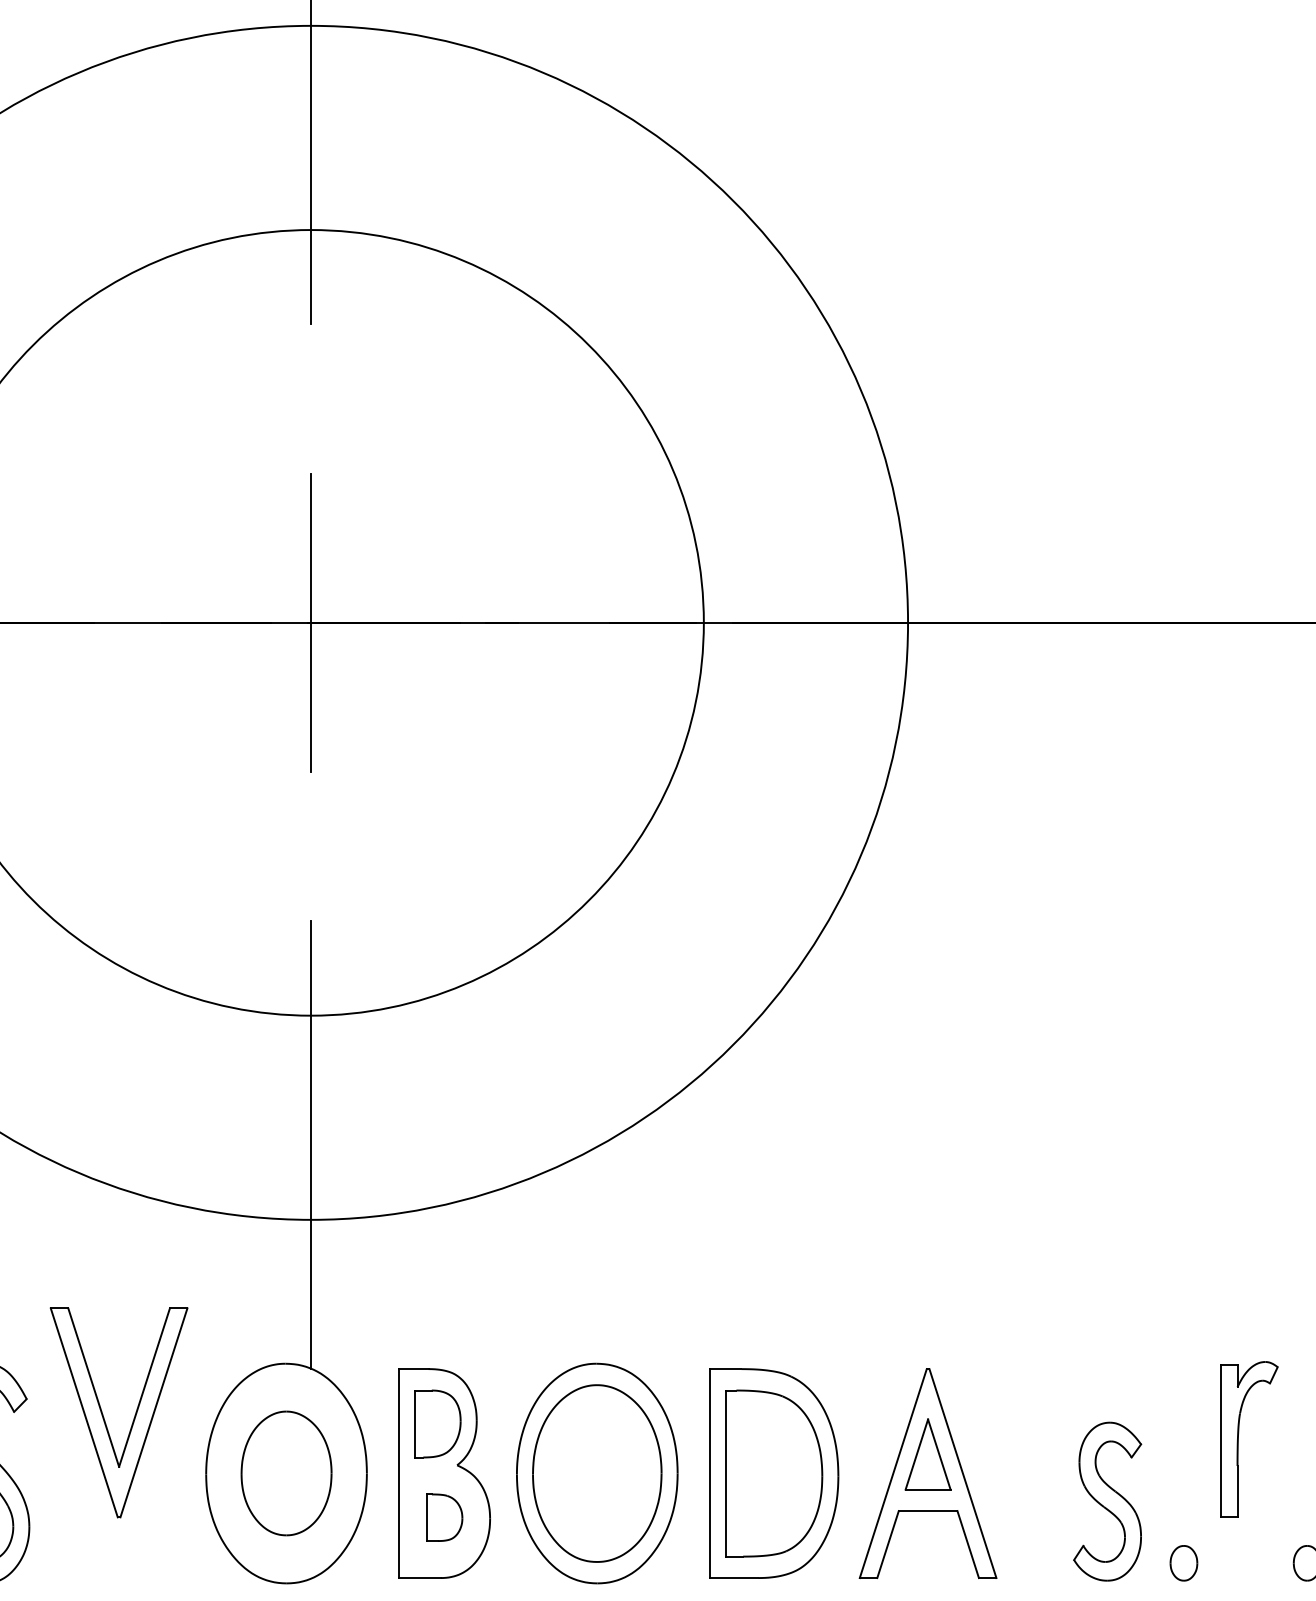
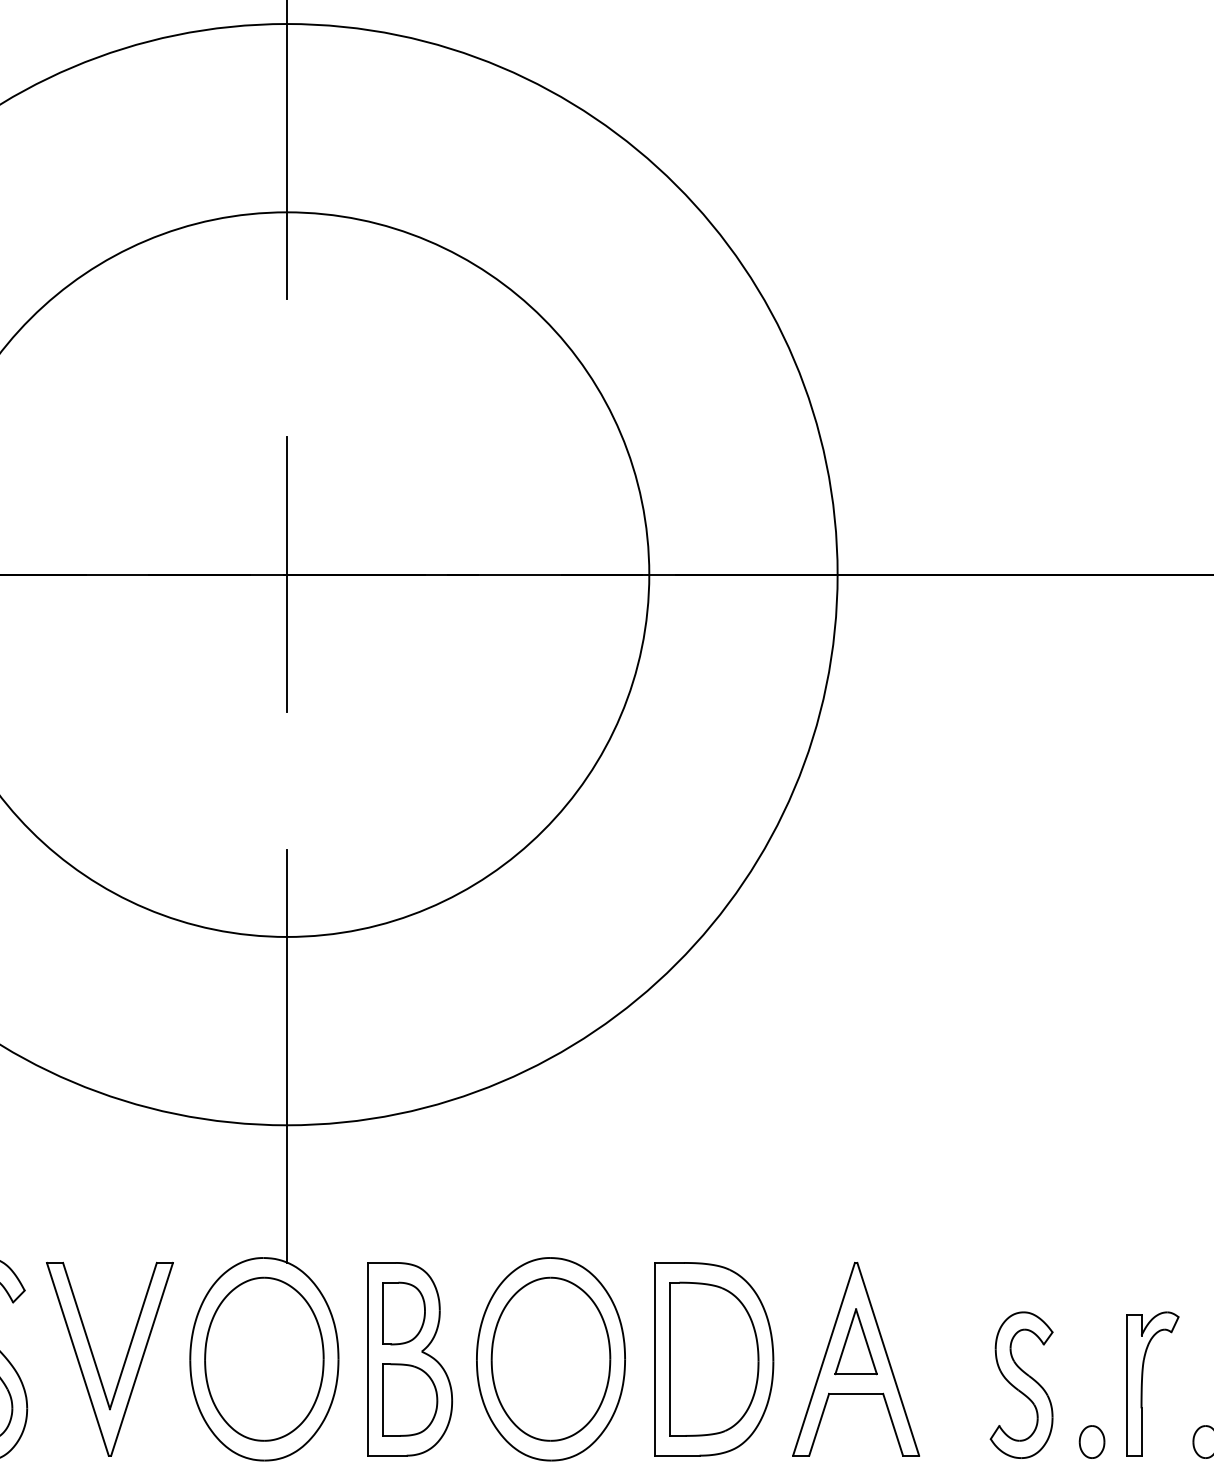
part: (104, 1417) -> (96, 1363), moved
part: (1238, 1439) -> (1142, 1383), moved
part: (286, 1472) -> (264, 1358), size x1.43
part: (444, 1517) -> (410, 1399), size x1.67

